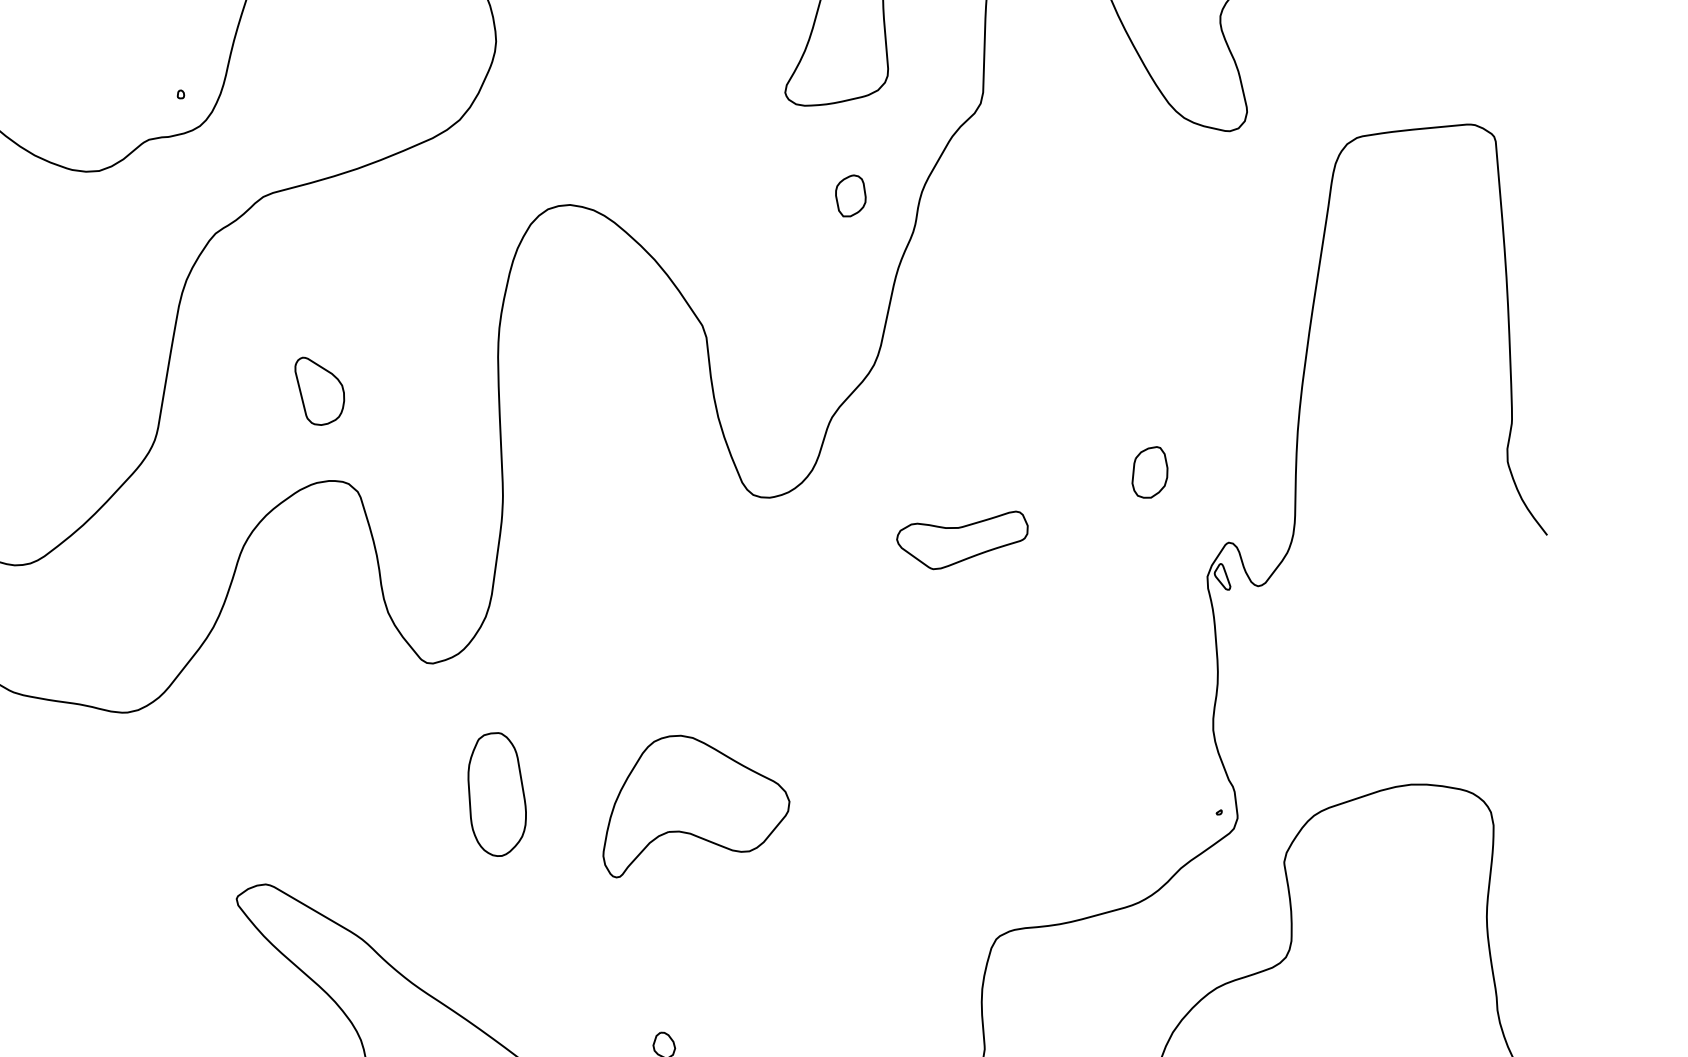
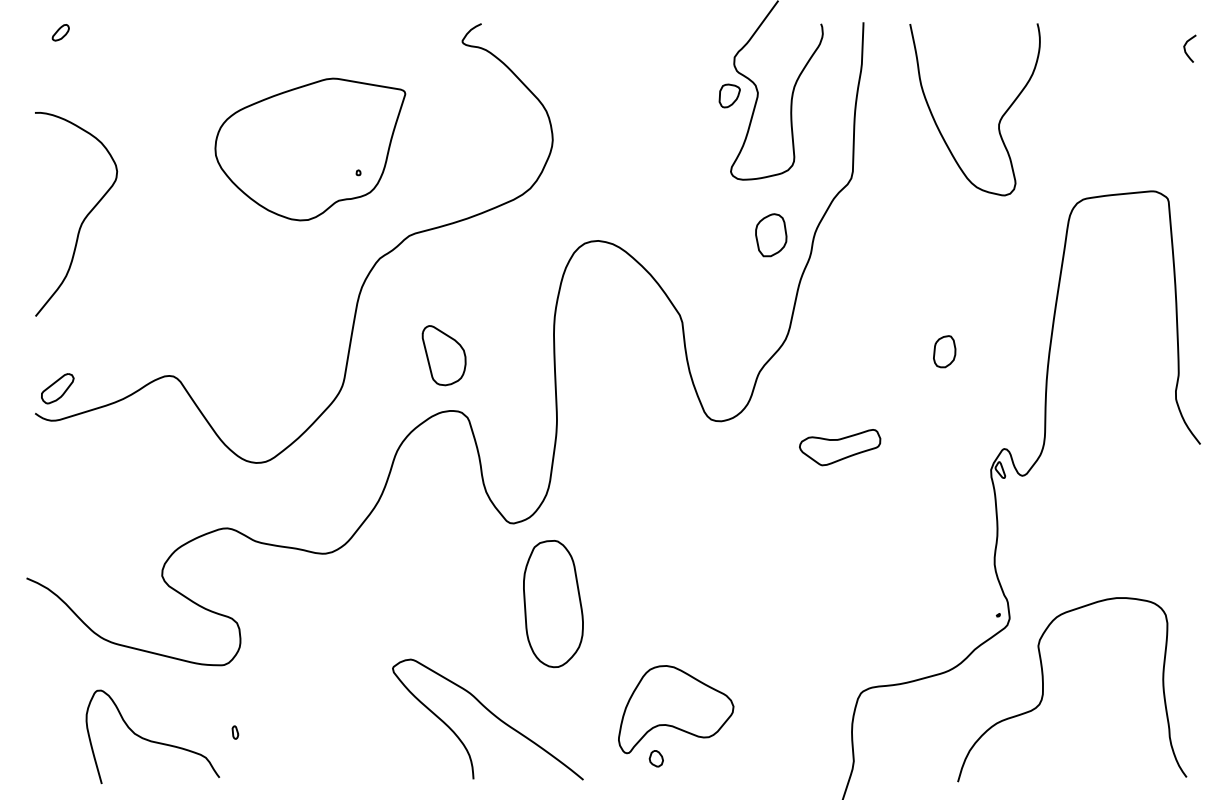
part: (851, 196) -> (771, 235), size x1.67
part: (318, 390) -> (443, 355), size x1.43
part: (1149, 472) -> (944, 351), moved
part: (497, 795) -> (553, 604), size x1.67
part: (696, 806) -> (676, 709), moved

